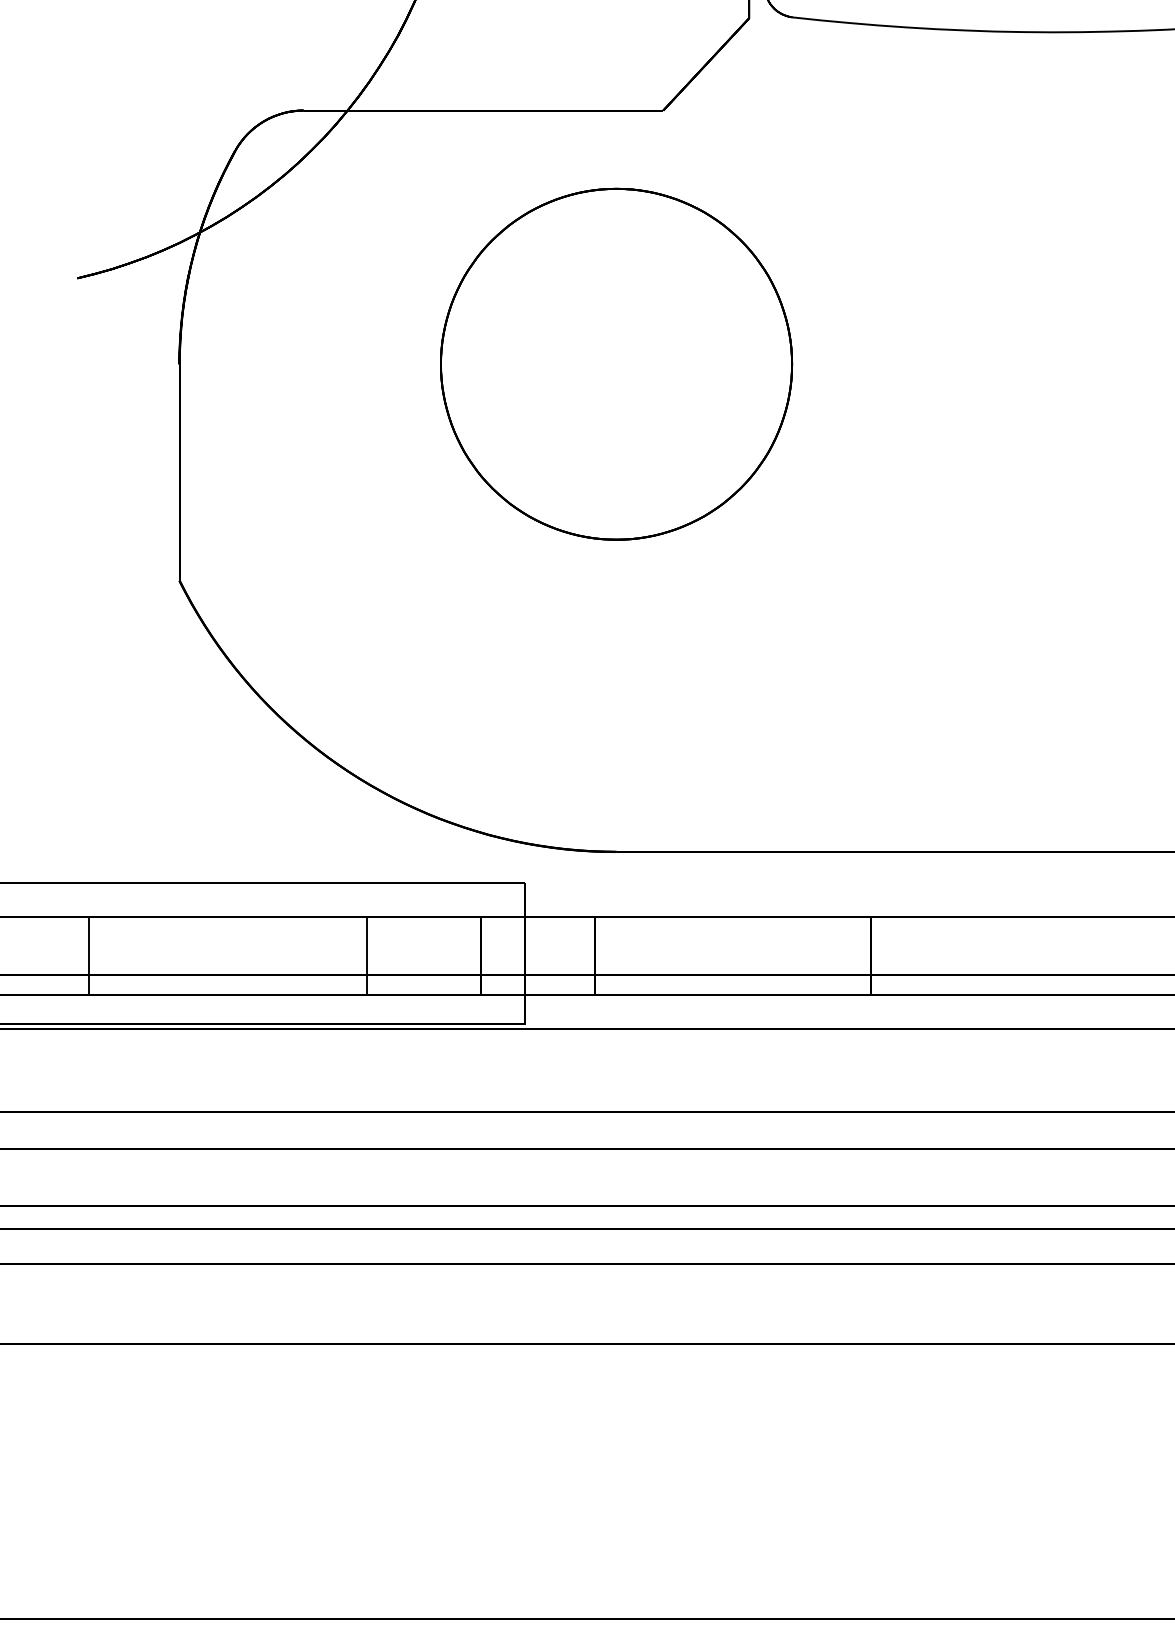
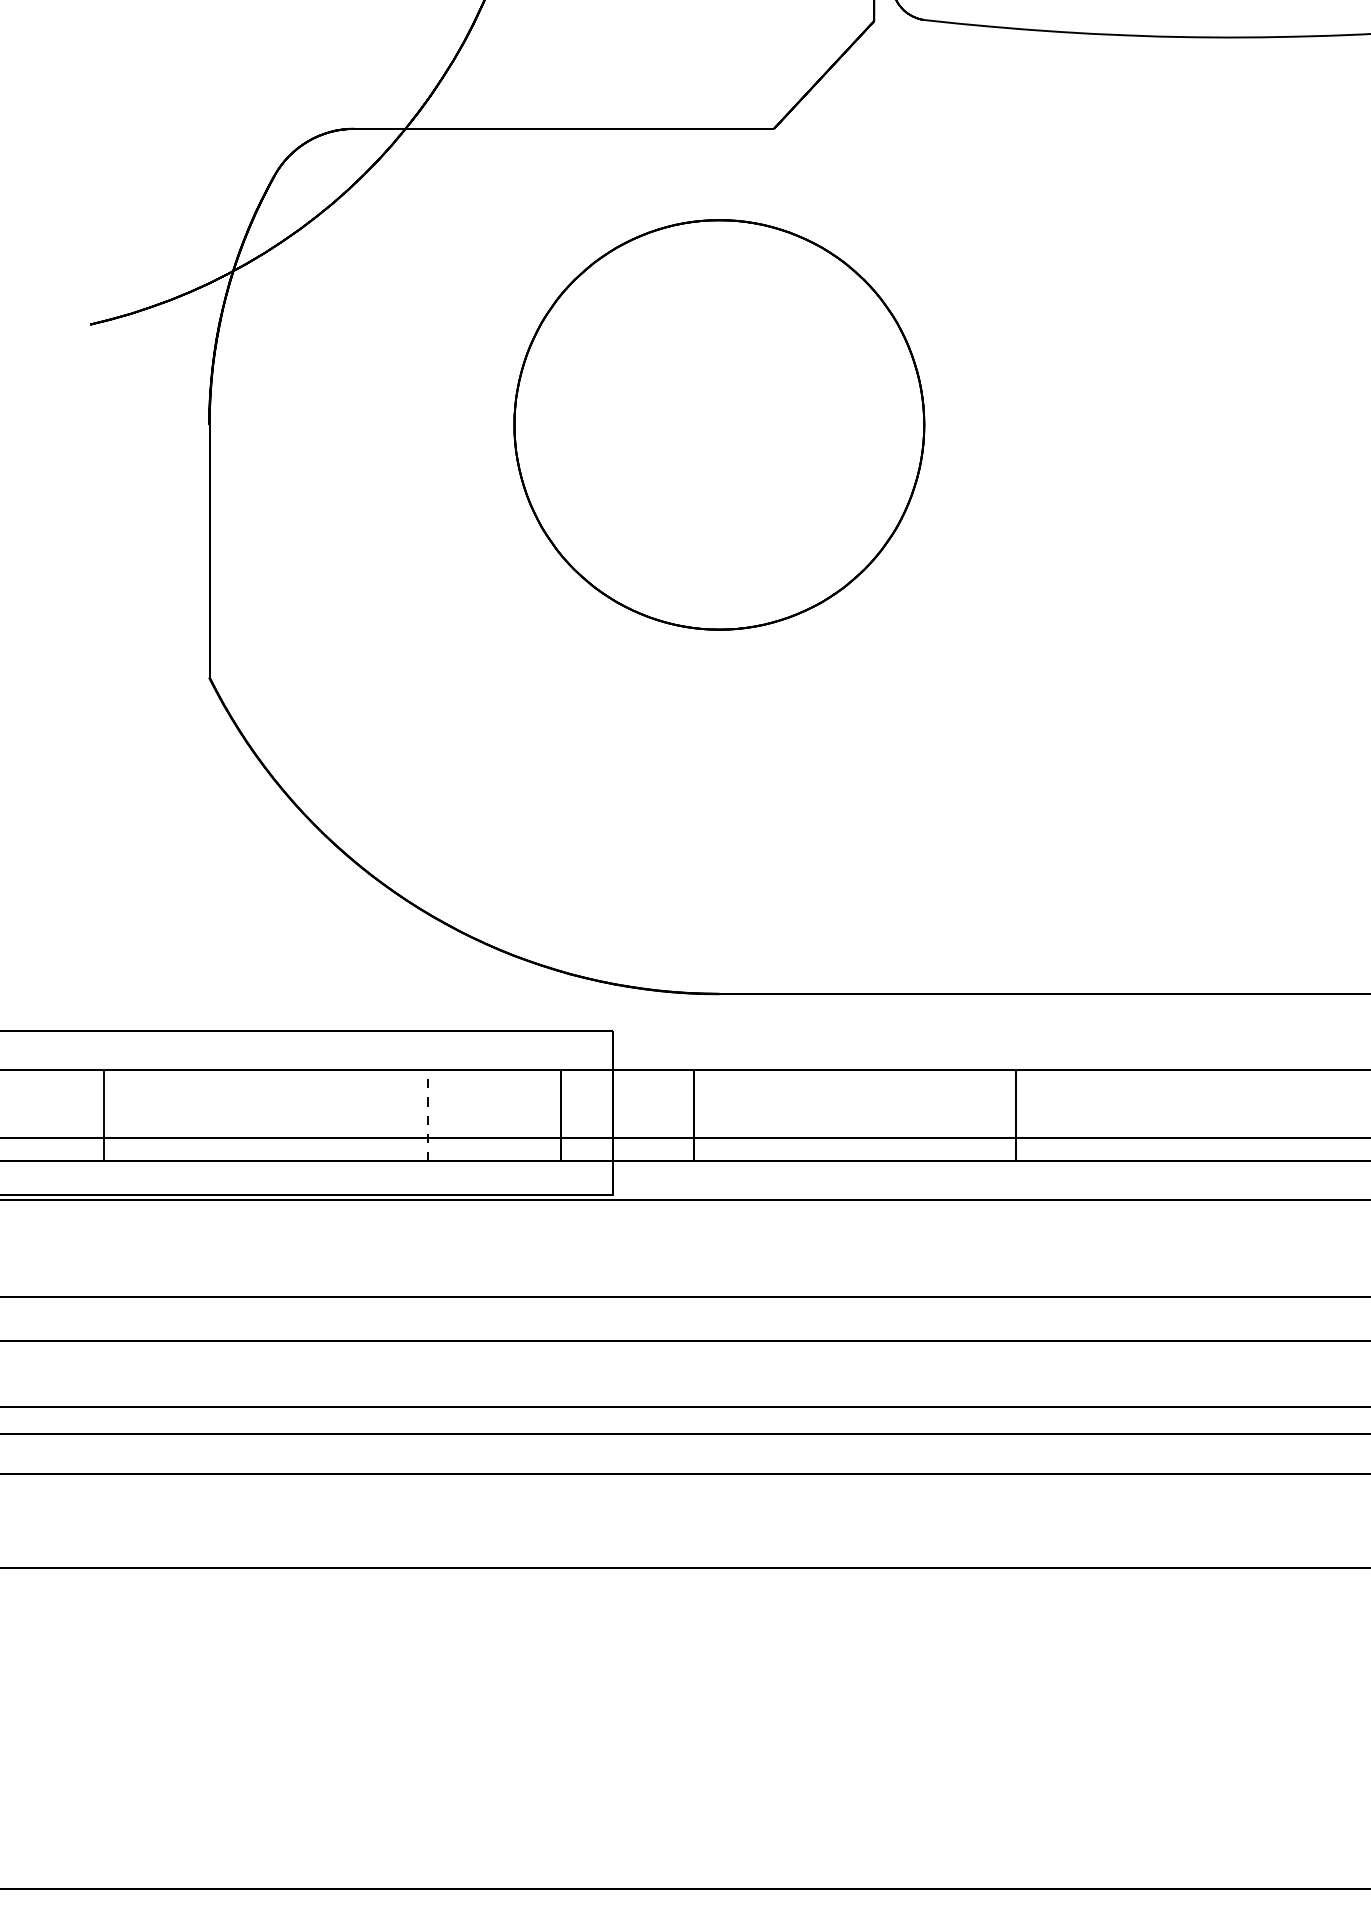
line: (366, 956) -> (427, 1115), solid -> dashed

